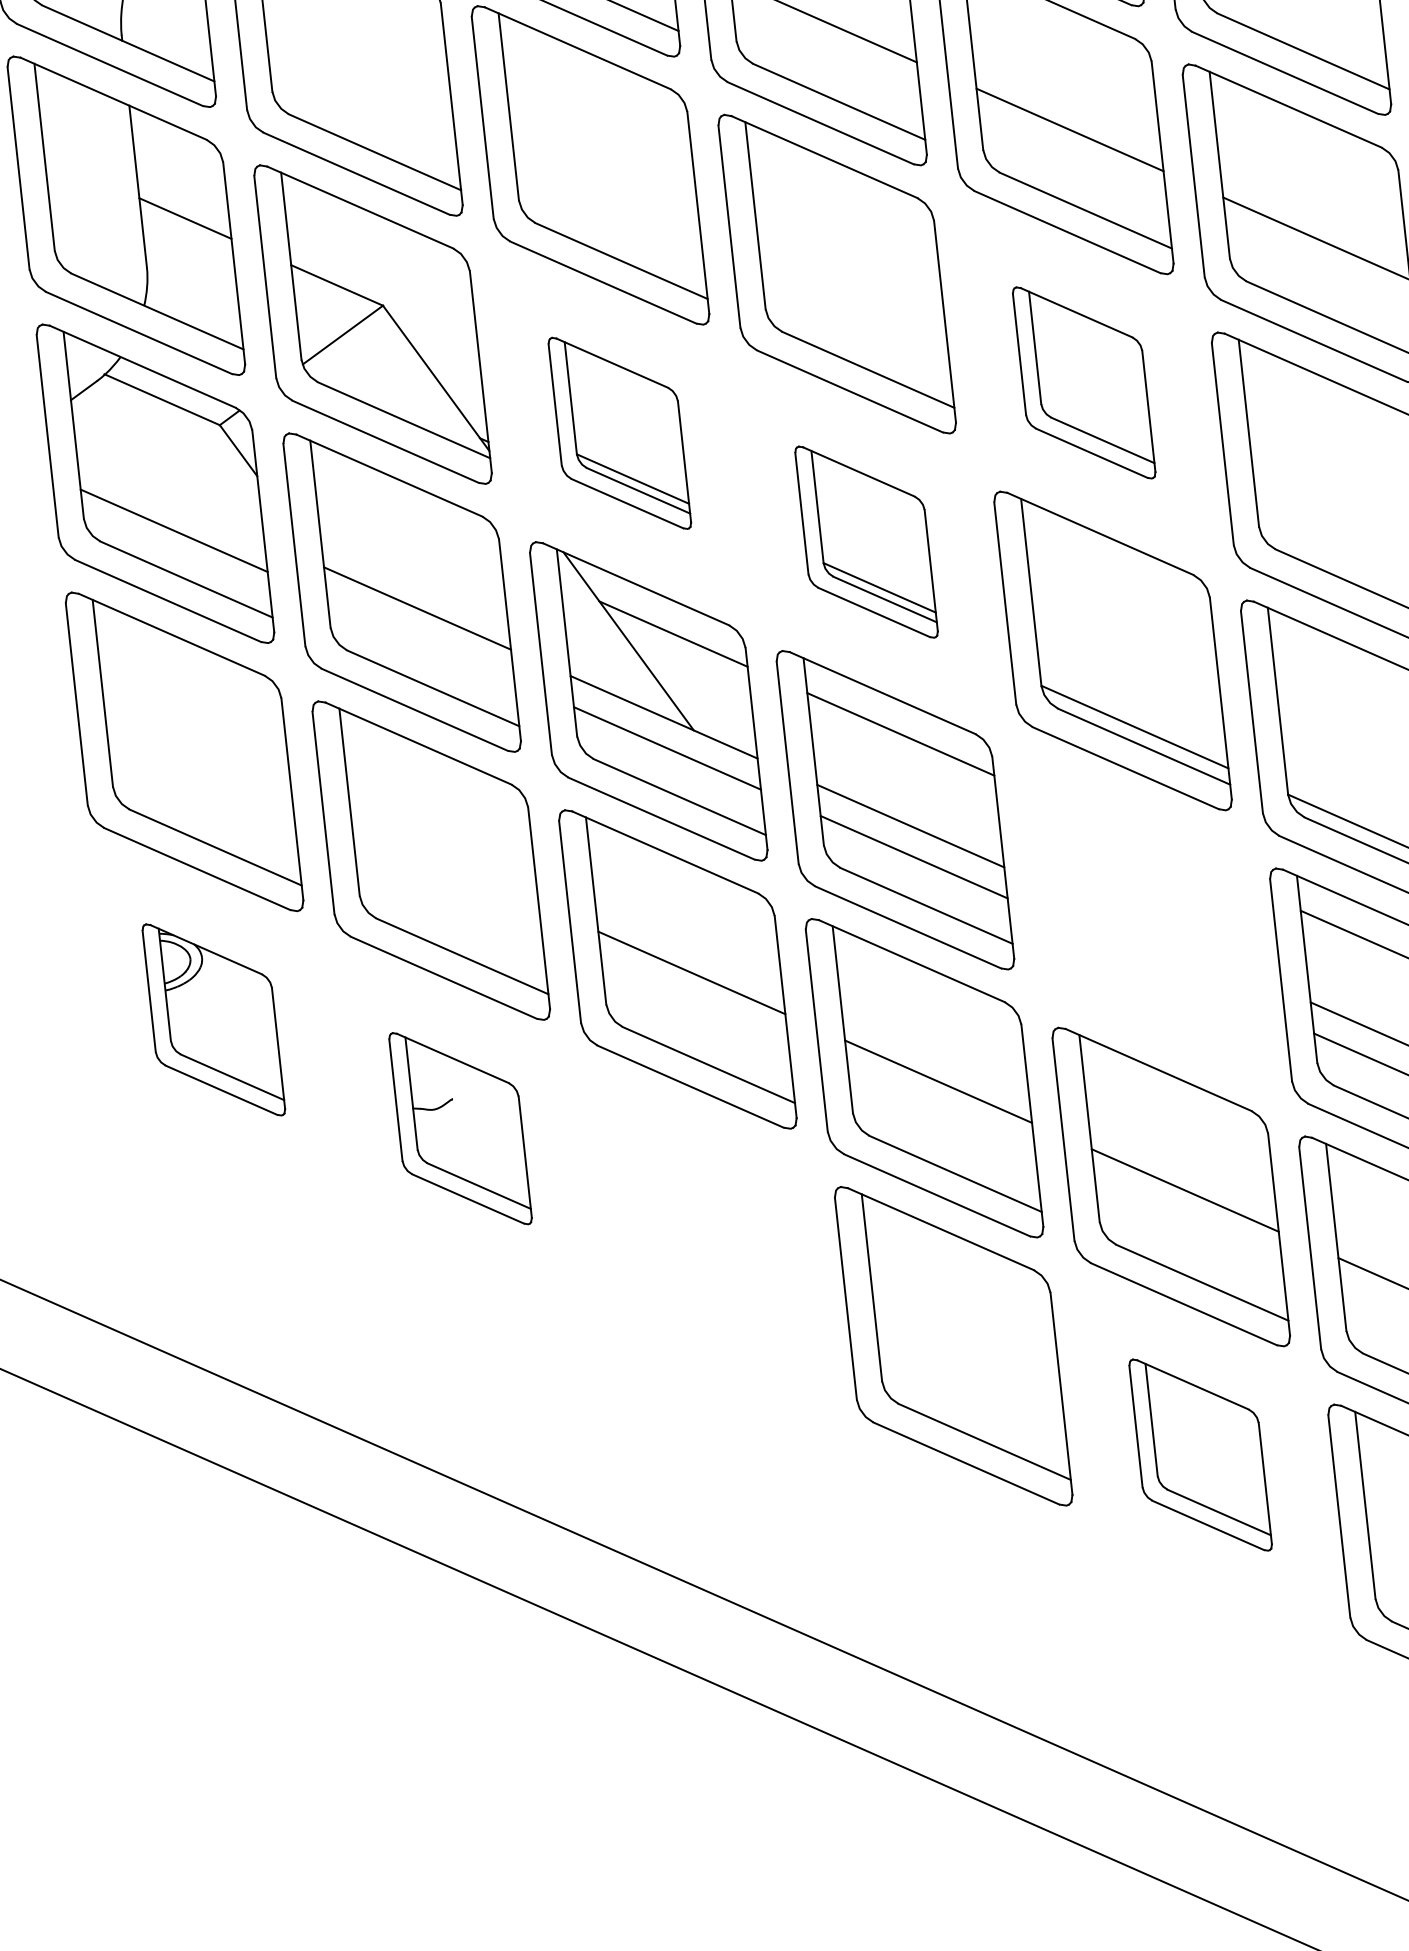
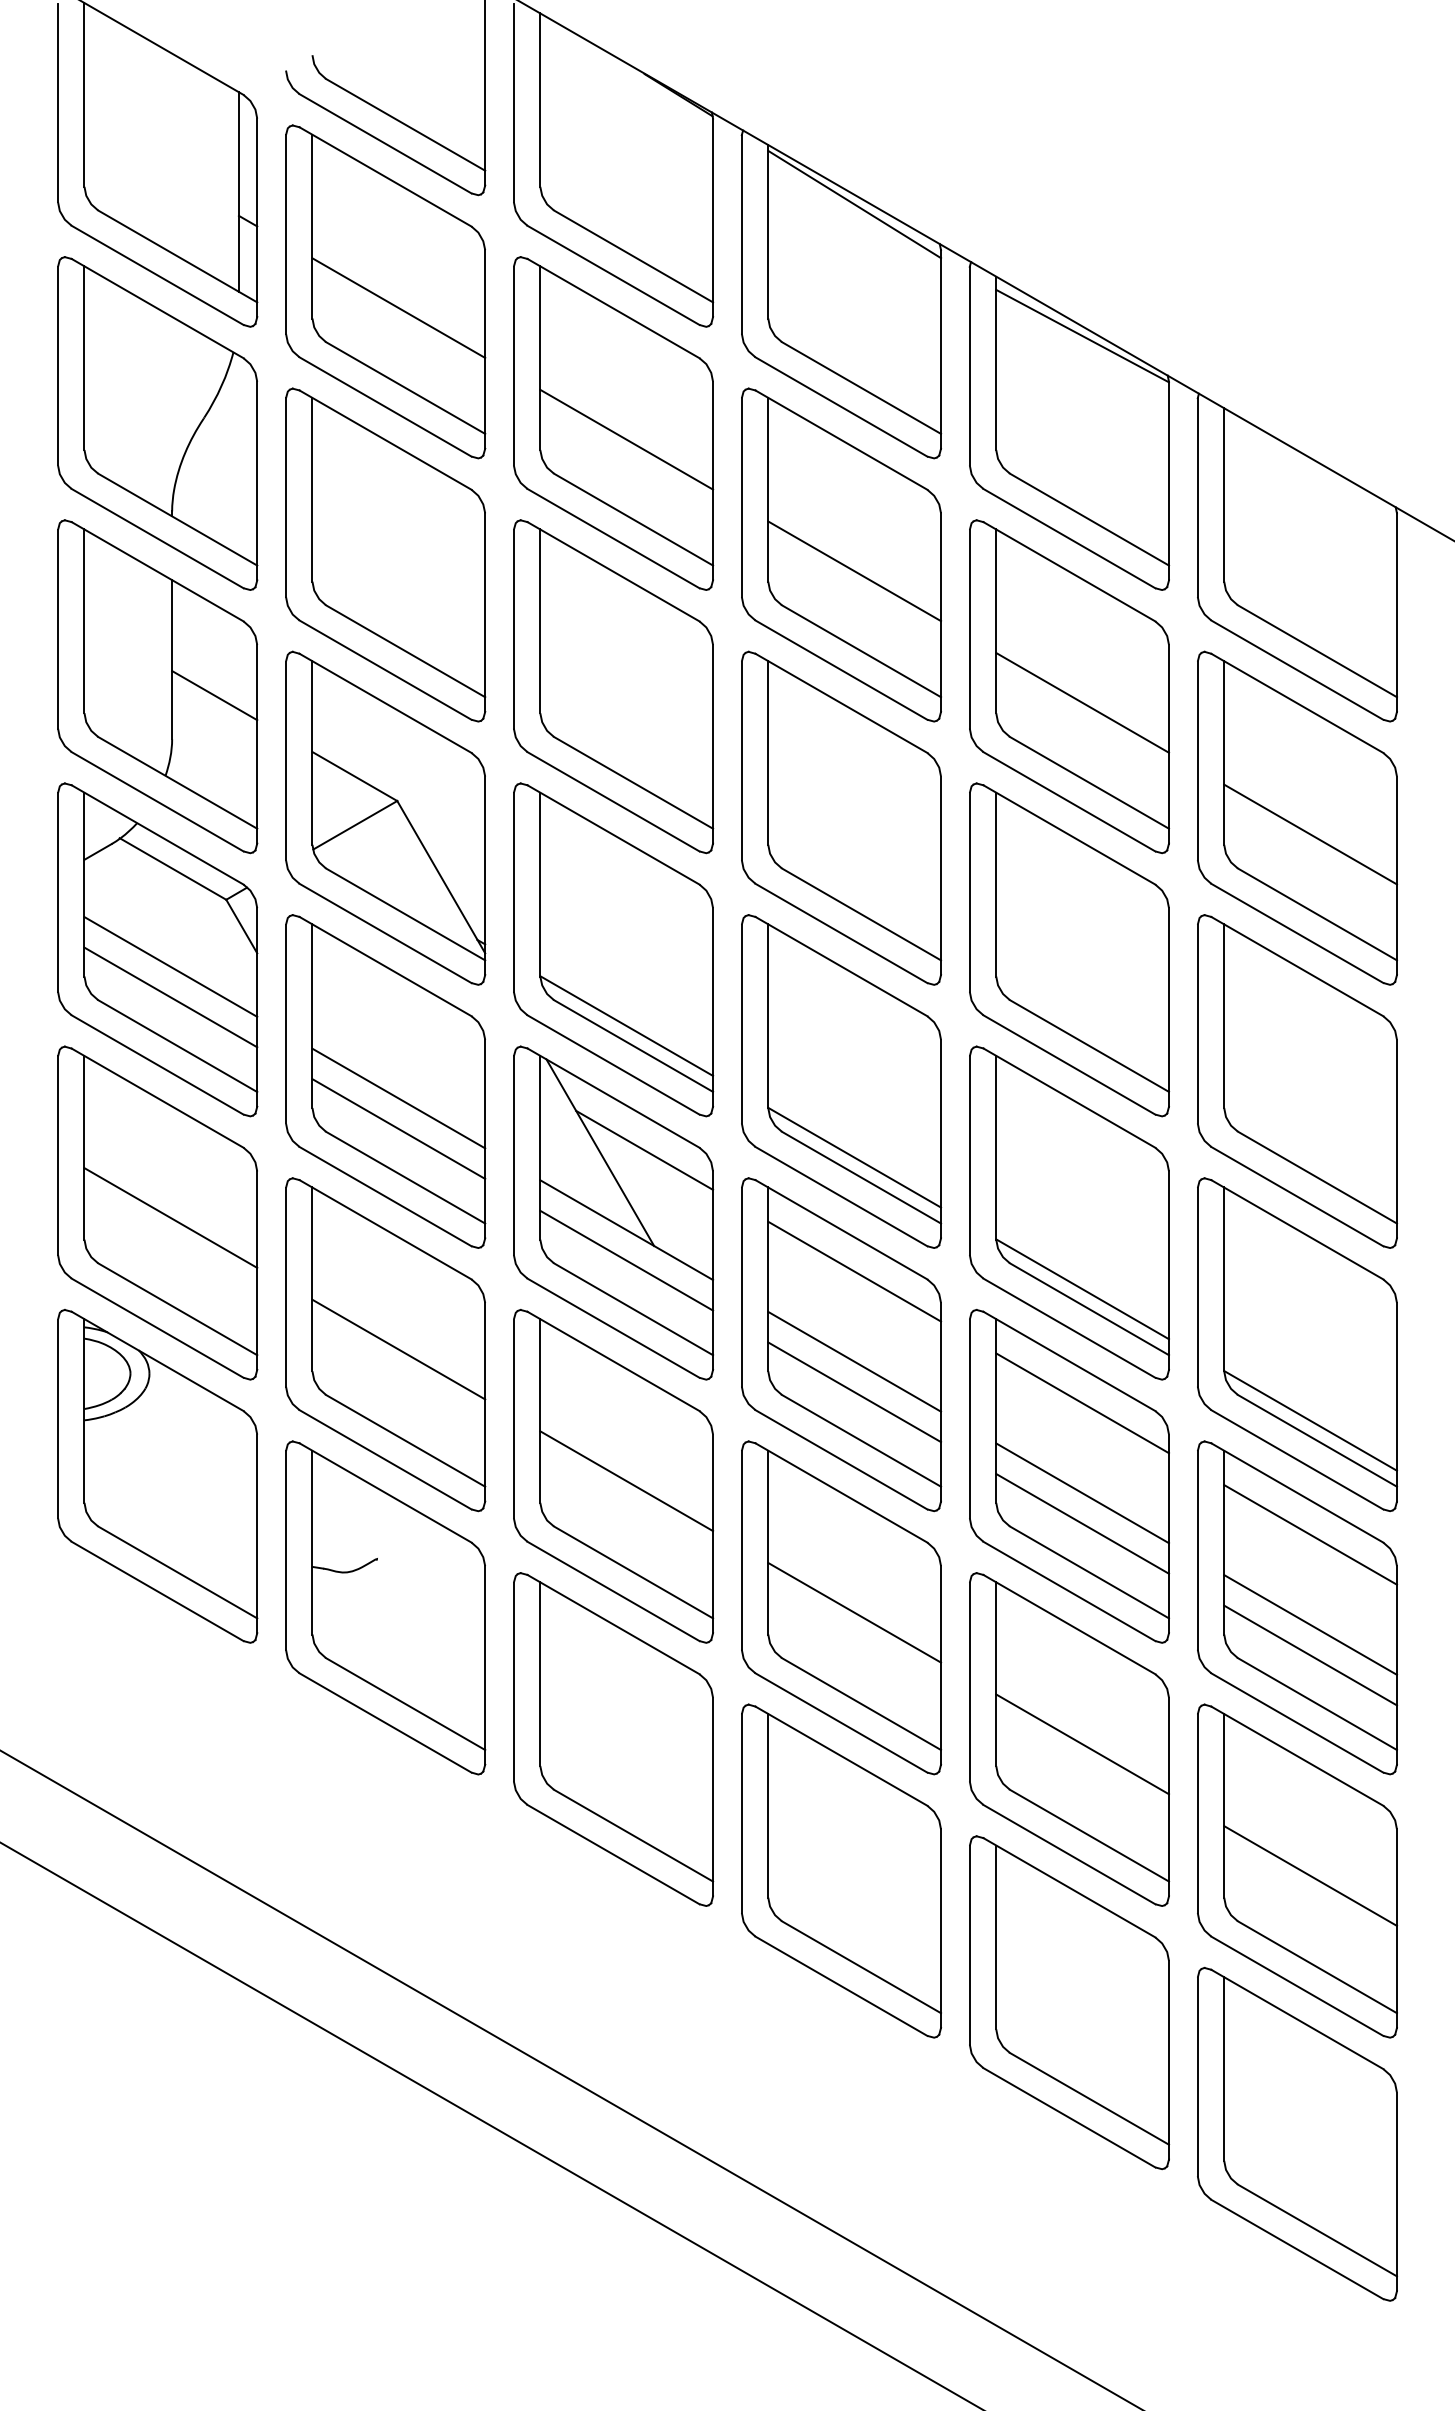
part: (1083, 382) -> (1069, 949), size x1.67
part: (619, 432) -> (613, 949), size x1.67
line: (170, 499) -> (170, 966), added
part: (866, 542) -> (841, 1081), size x1.67
line: (420, 639) -> (398, 1128), added
line: (198, 754) -> (170, 1217), added
line: (444, 864) -> (398, 1349), added
part: (1142, 919) -> (1069, 1476), added
part: (213, 1020) -> (157, 1476), size x1.67
part: (460, 1128) -> (385, 1607), size x1.67
part: (707, 1237) -> (613, 1739), added
part: (1200, 1454) -> (1069, 2002), size x1.67

